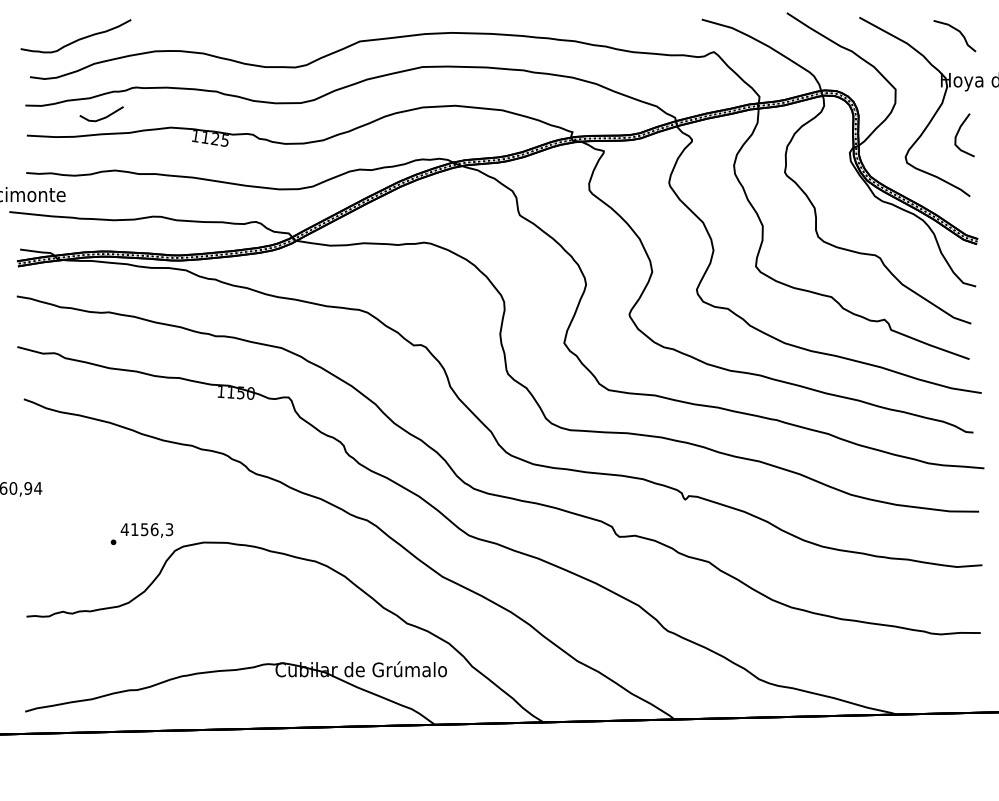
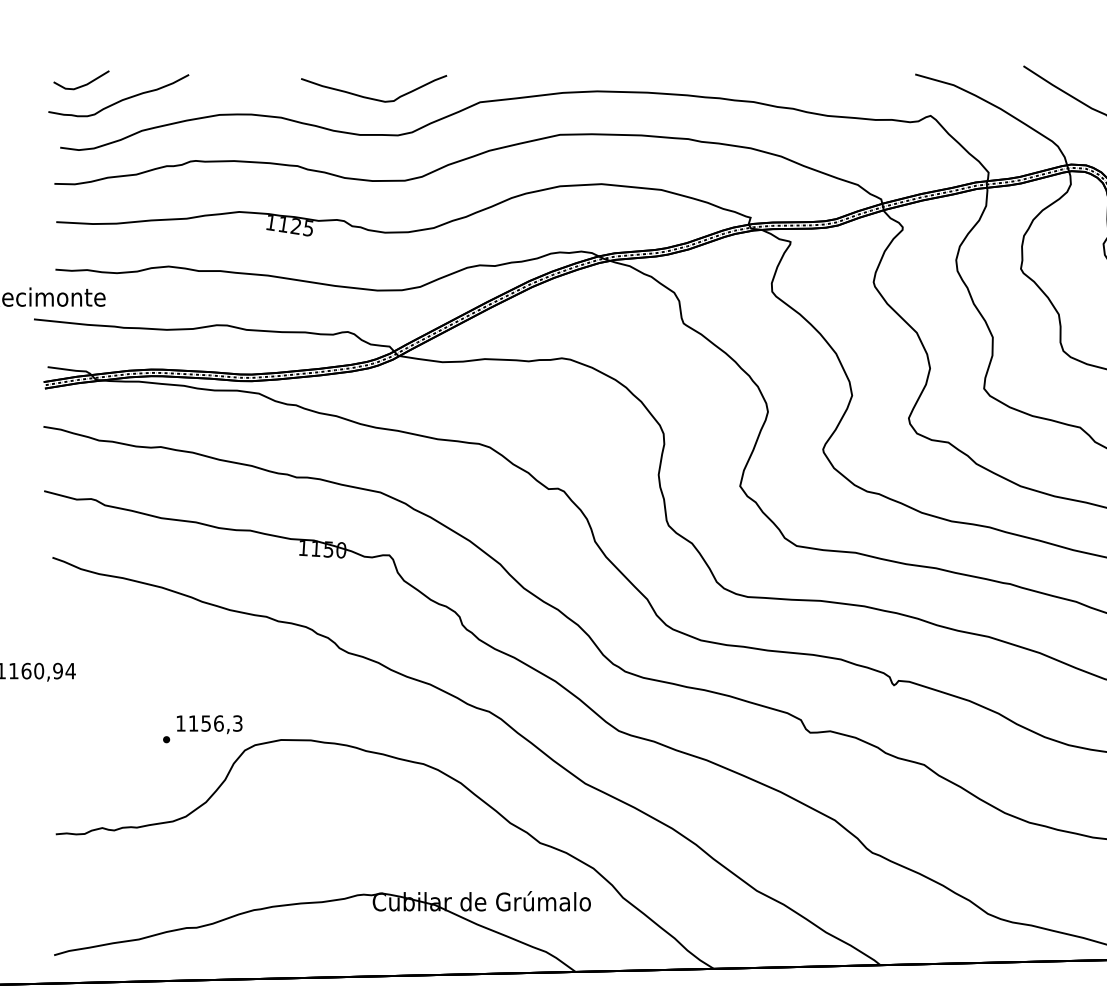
curve: (274, 37) -> (371, 97), added
line: (102, 117) -> (82, 84), moved
text: (124, 529) -> (180, 723), 4156,3 -> 1156,3

